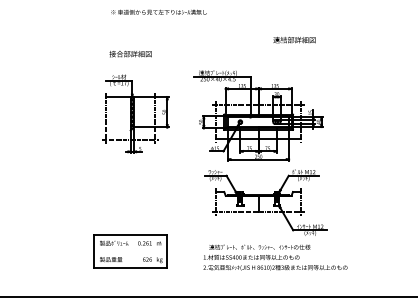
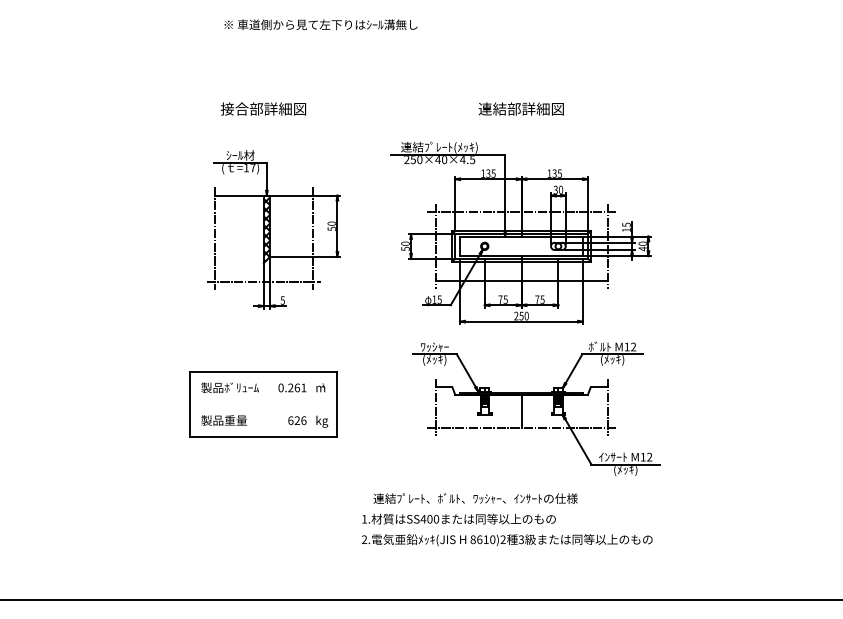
text: (294, 39) -> (521, 107), moved
part: (130, 251) -> (263, 404), moved
text: (275, 257) -> (507, 519), moved

